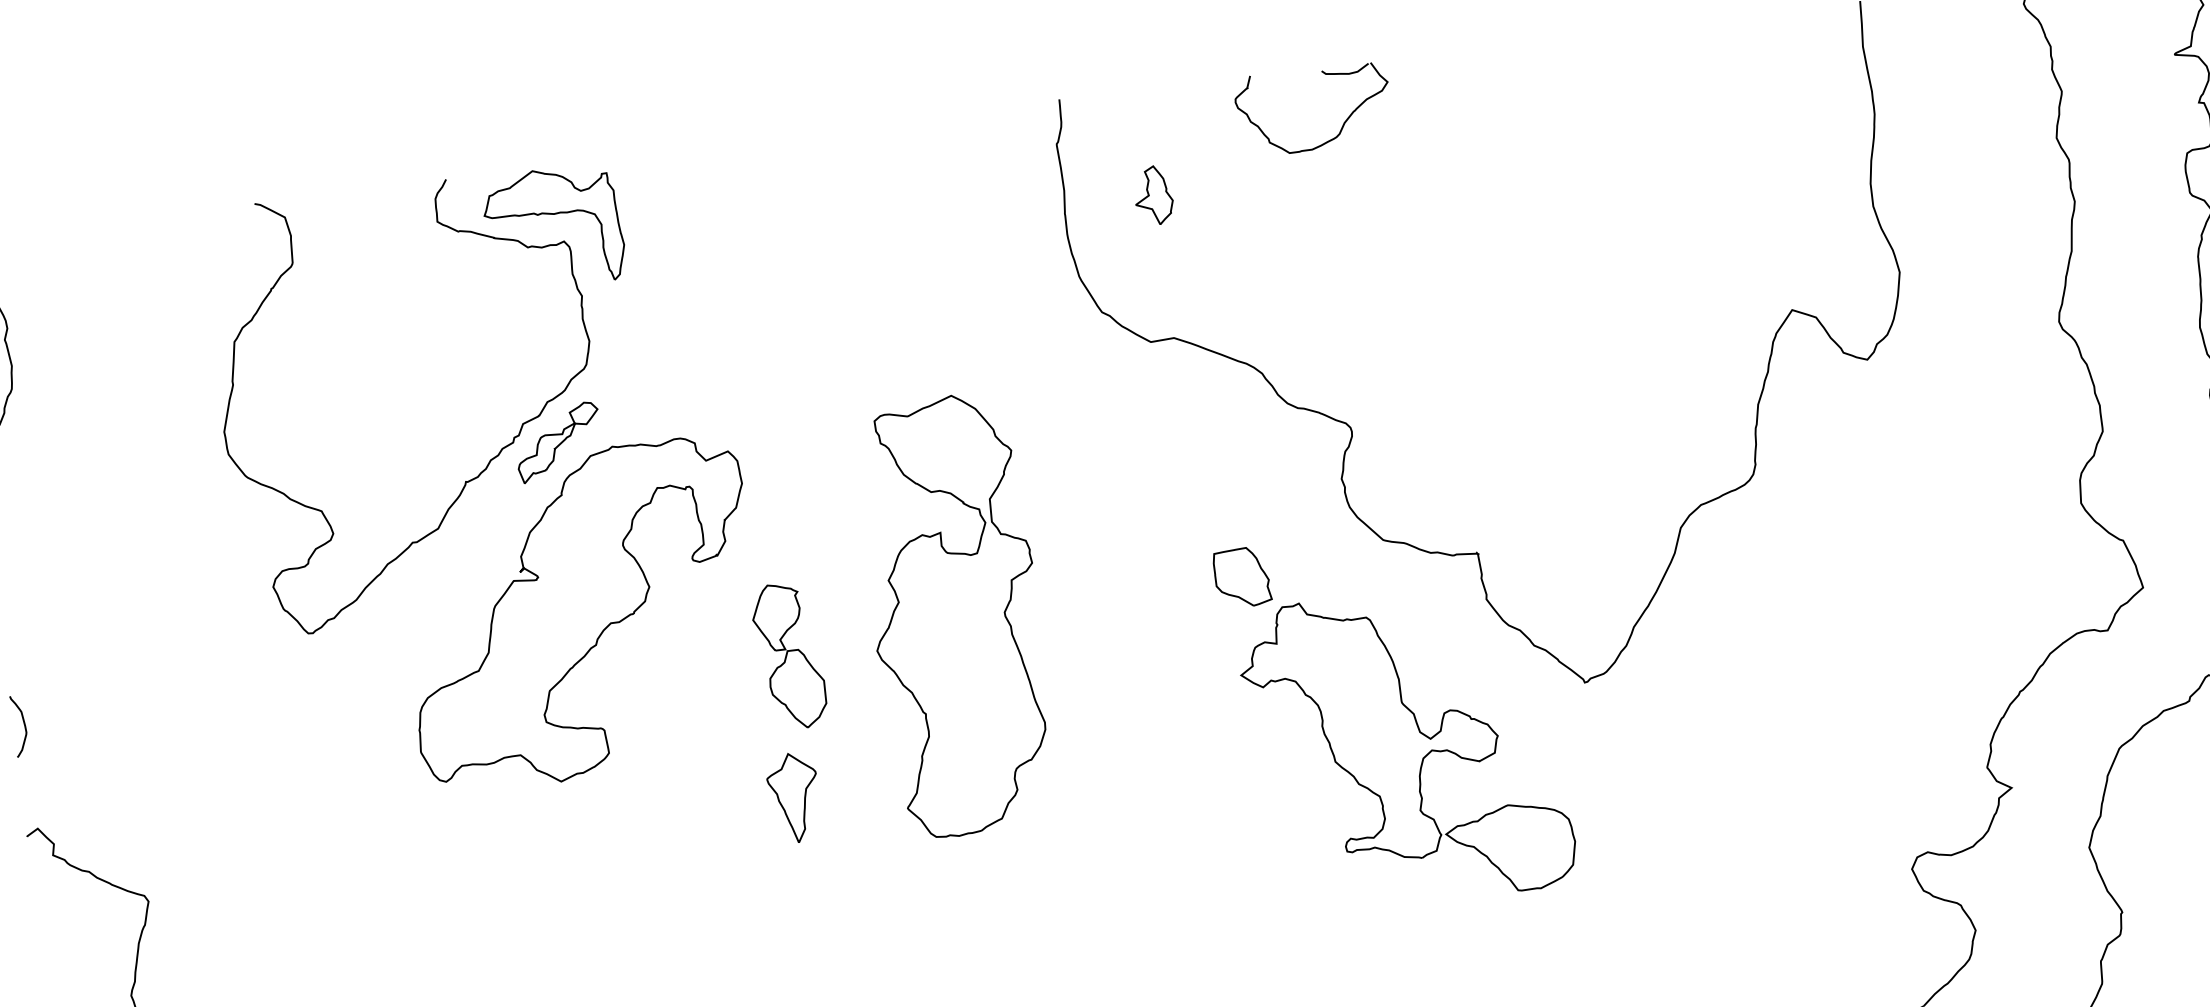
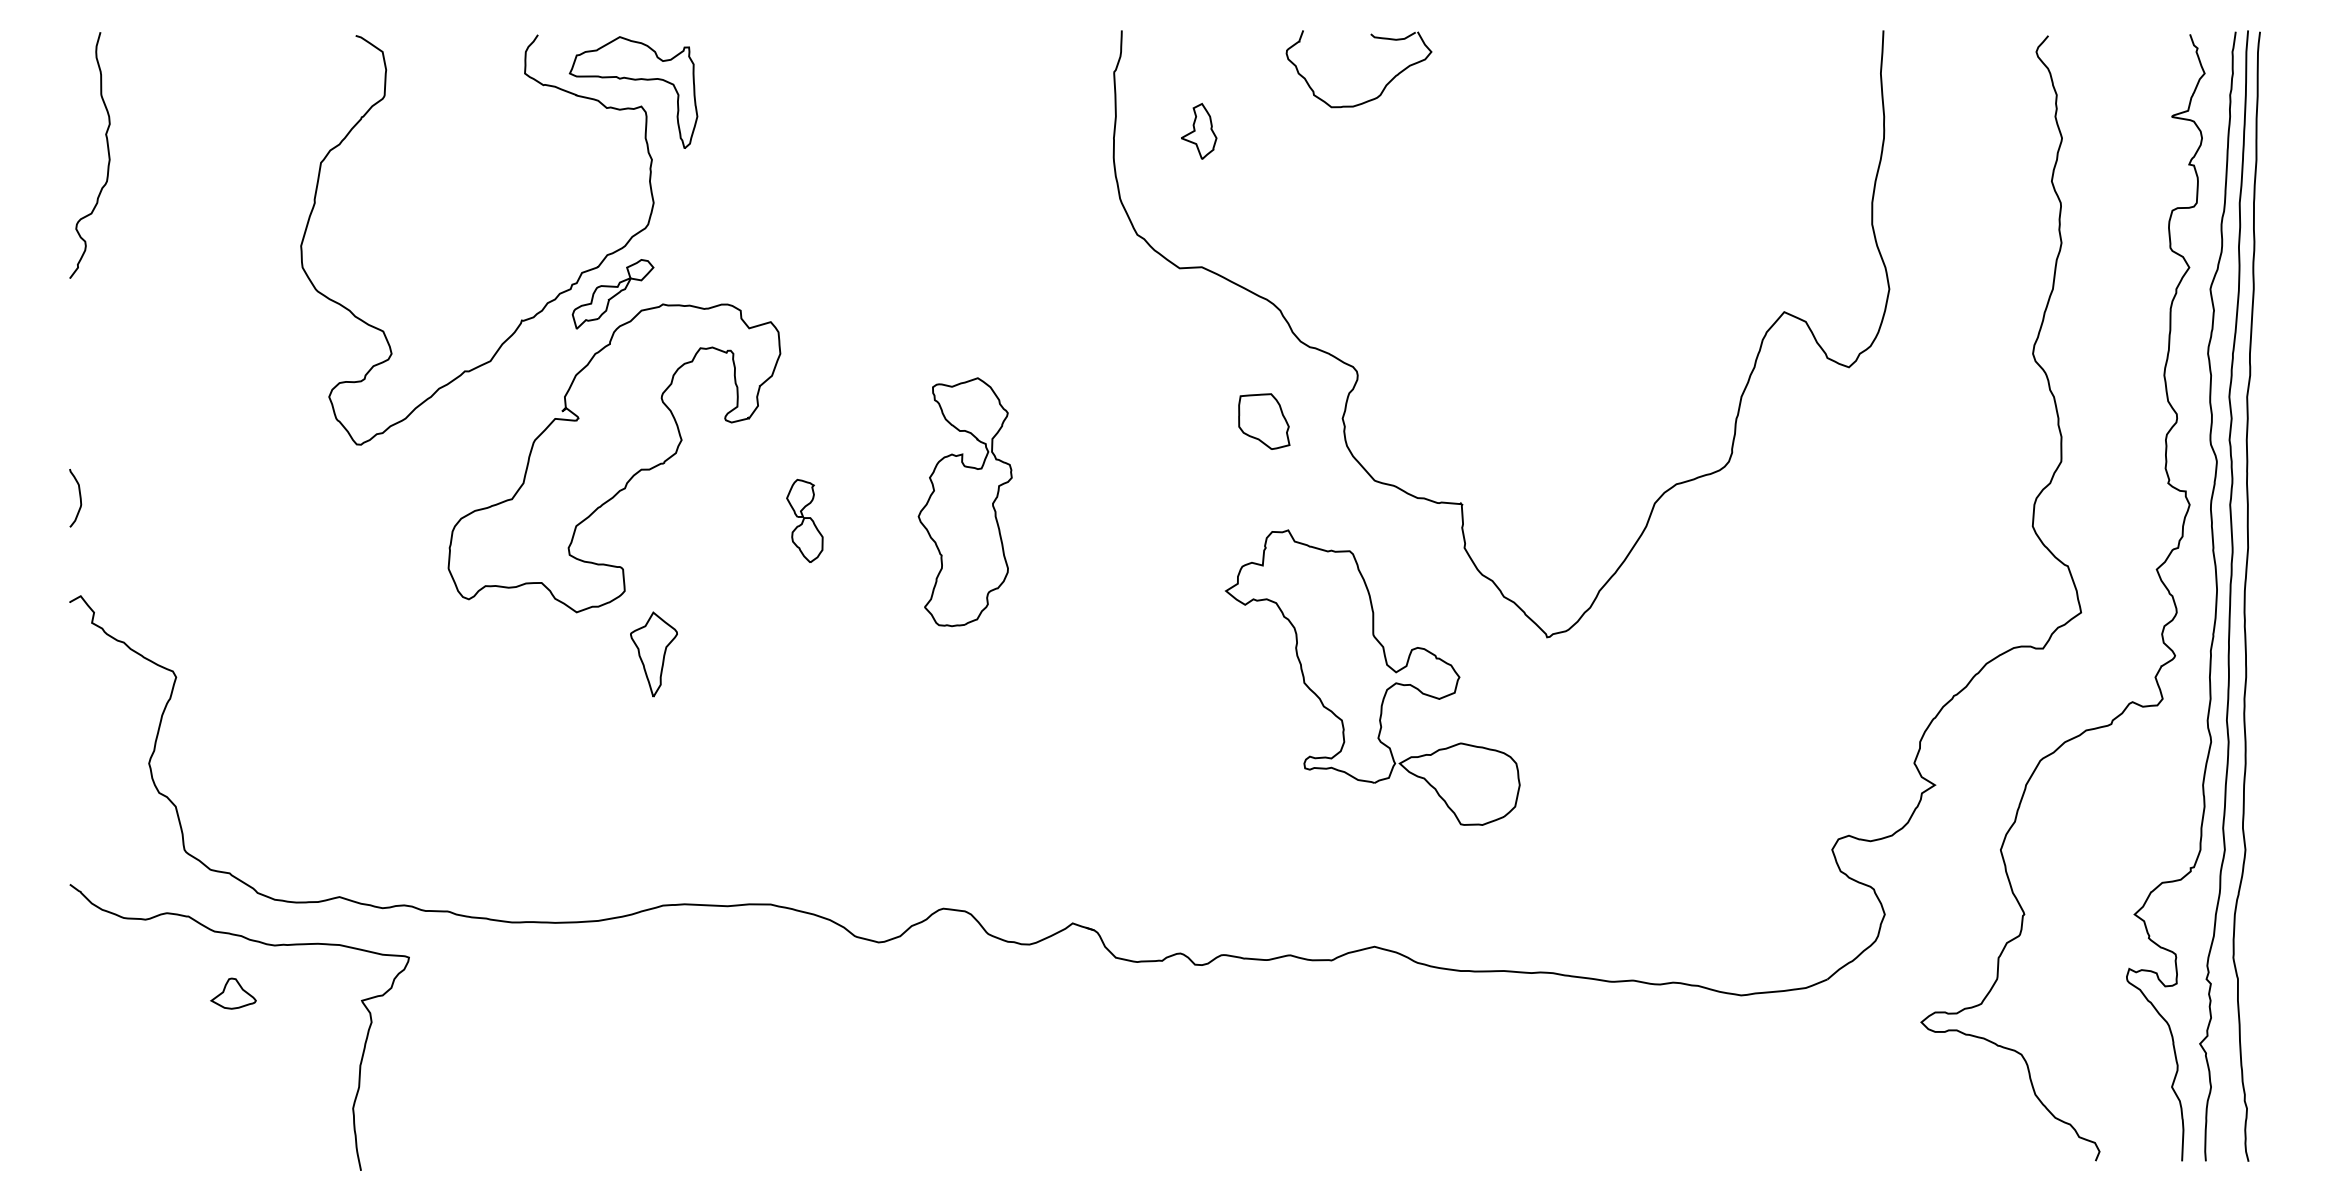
part: (1242, 577) -> (1264, 421), moved
part: (954, 614) -> (964, 501), size x0.6
part: (788, 655) -> (804, 520), size x0.6
part: (793, 798) -> (653, 654), moved

